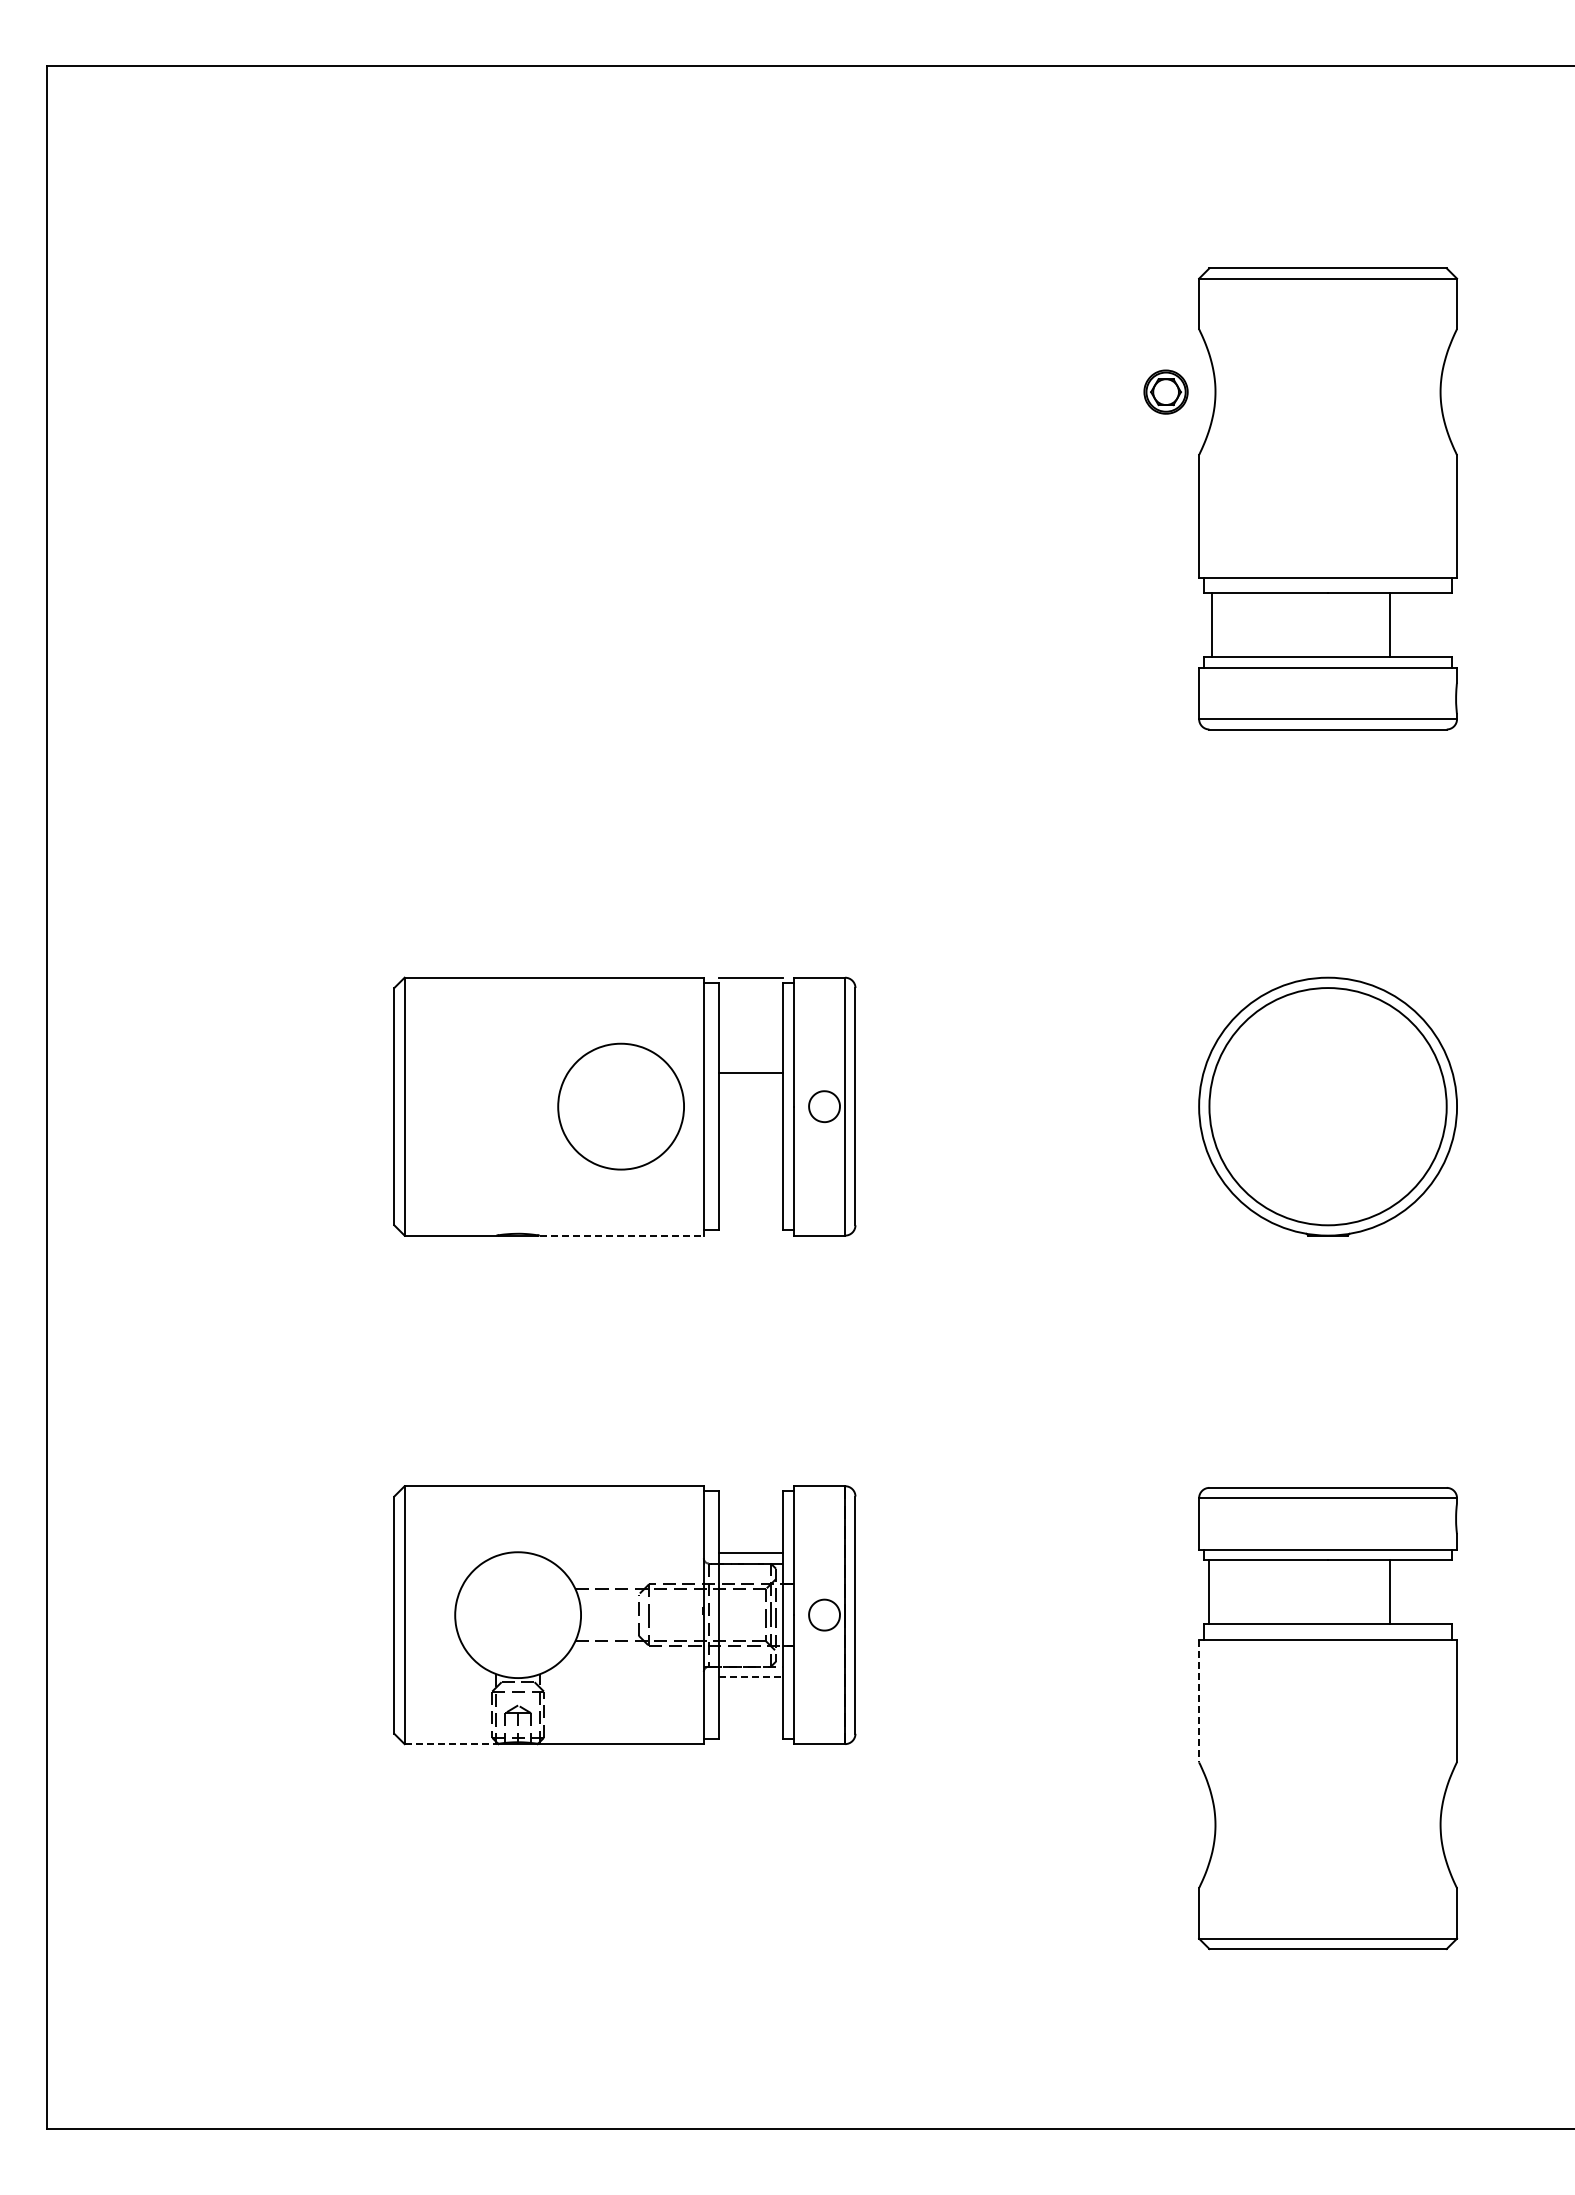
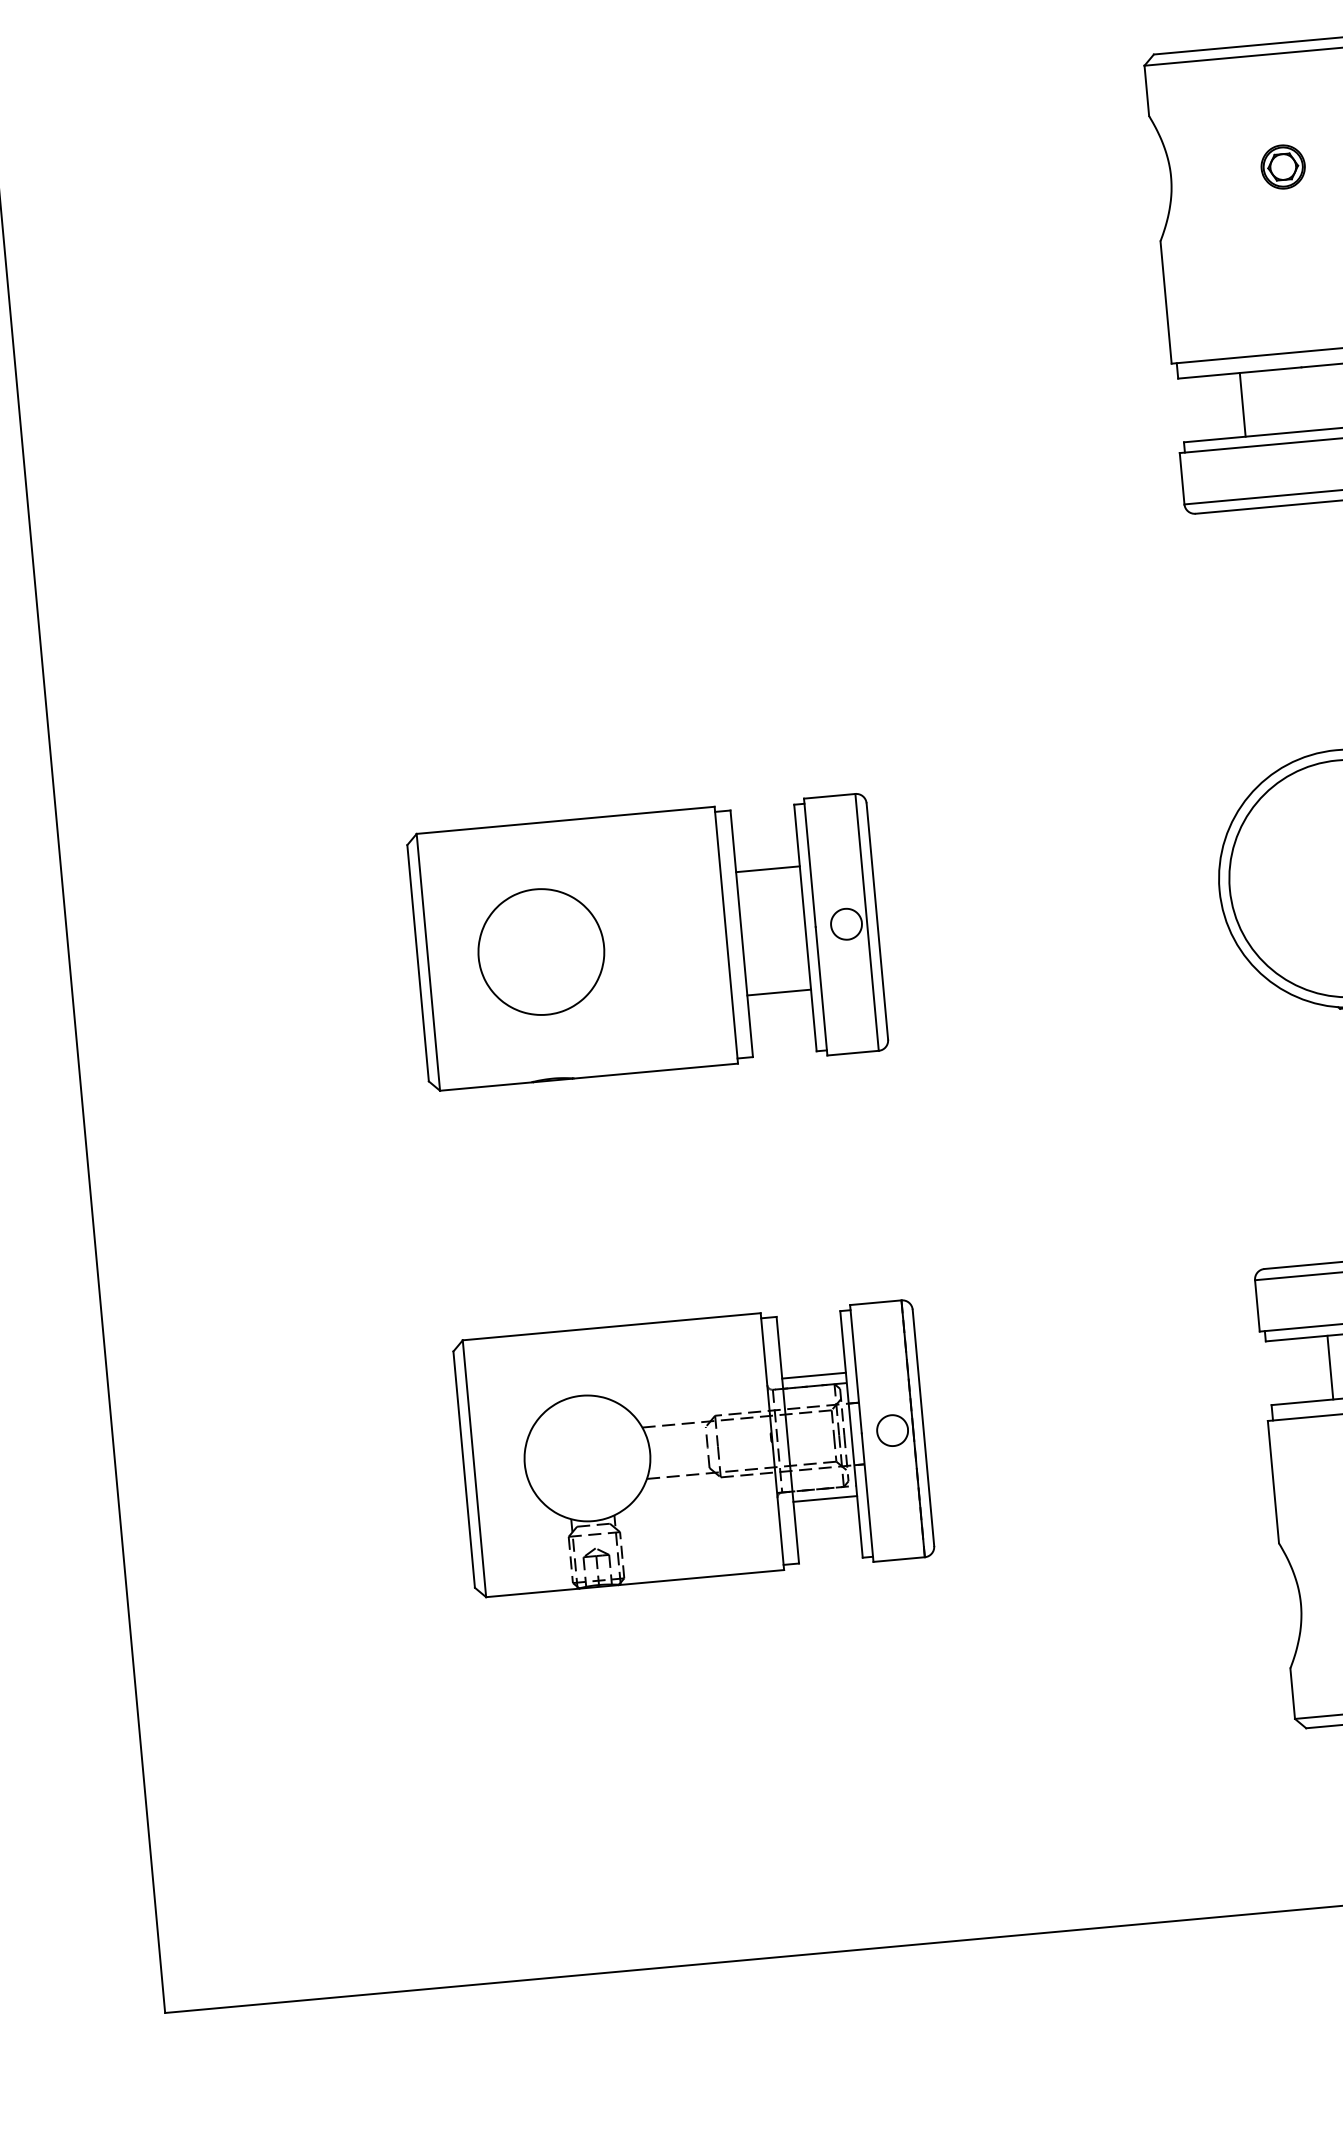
part: (1165, 391) -> (1282, 166), moved
line: (1212, 625) -> (1243, 405), moved
line: (751, 977) -> (768, 868), moved
line: (751, 1072) -> (779, 992), moved
part: (620, 1106) -> (540, 951), moved
line: (622, 1235) -> (657, 1070), dashed -> solid
line: (1209, 1592) -> (1330, 1368), moved
line: (751, 1677) -> (825, 1499), dashed -> solid
line: (1199, 1701) -> (1273, 1482), dashed -> solid
line: (450, 1744) -> (531, 1593), dashed -> solid

